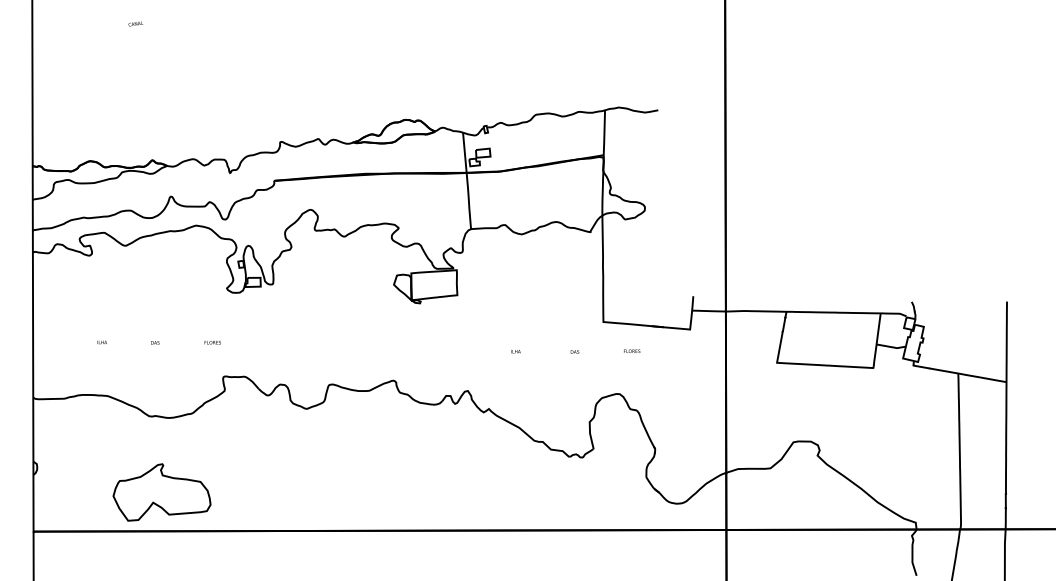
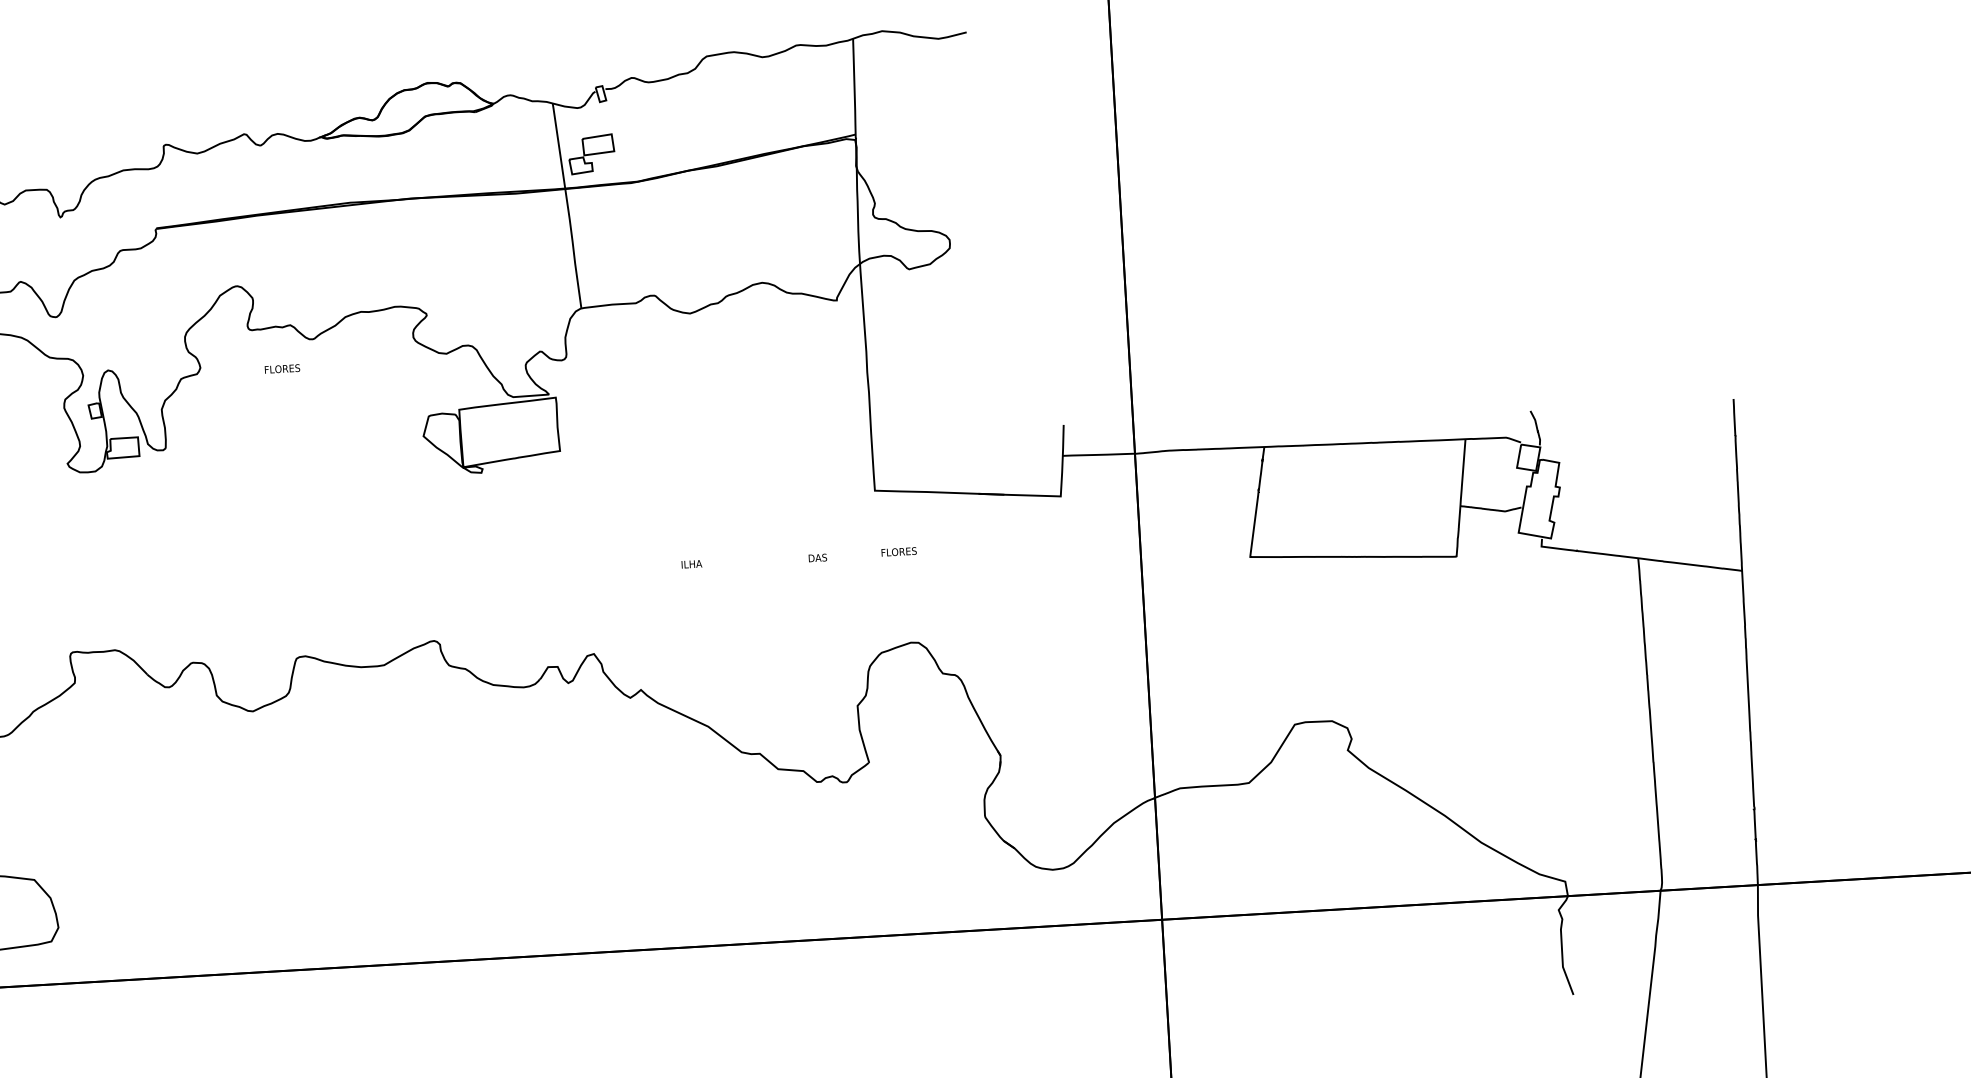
text: (212, 342) -> (281, 368), moved
text: (632, 350) -> (899, 550), moved

